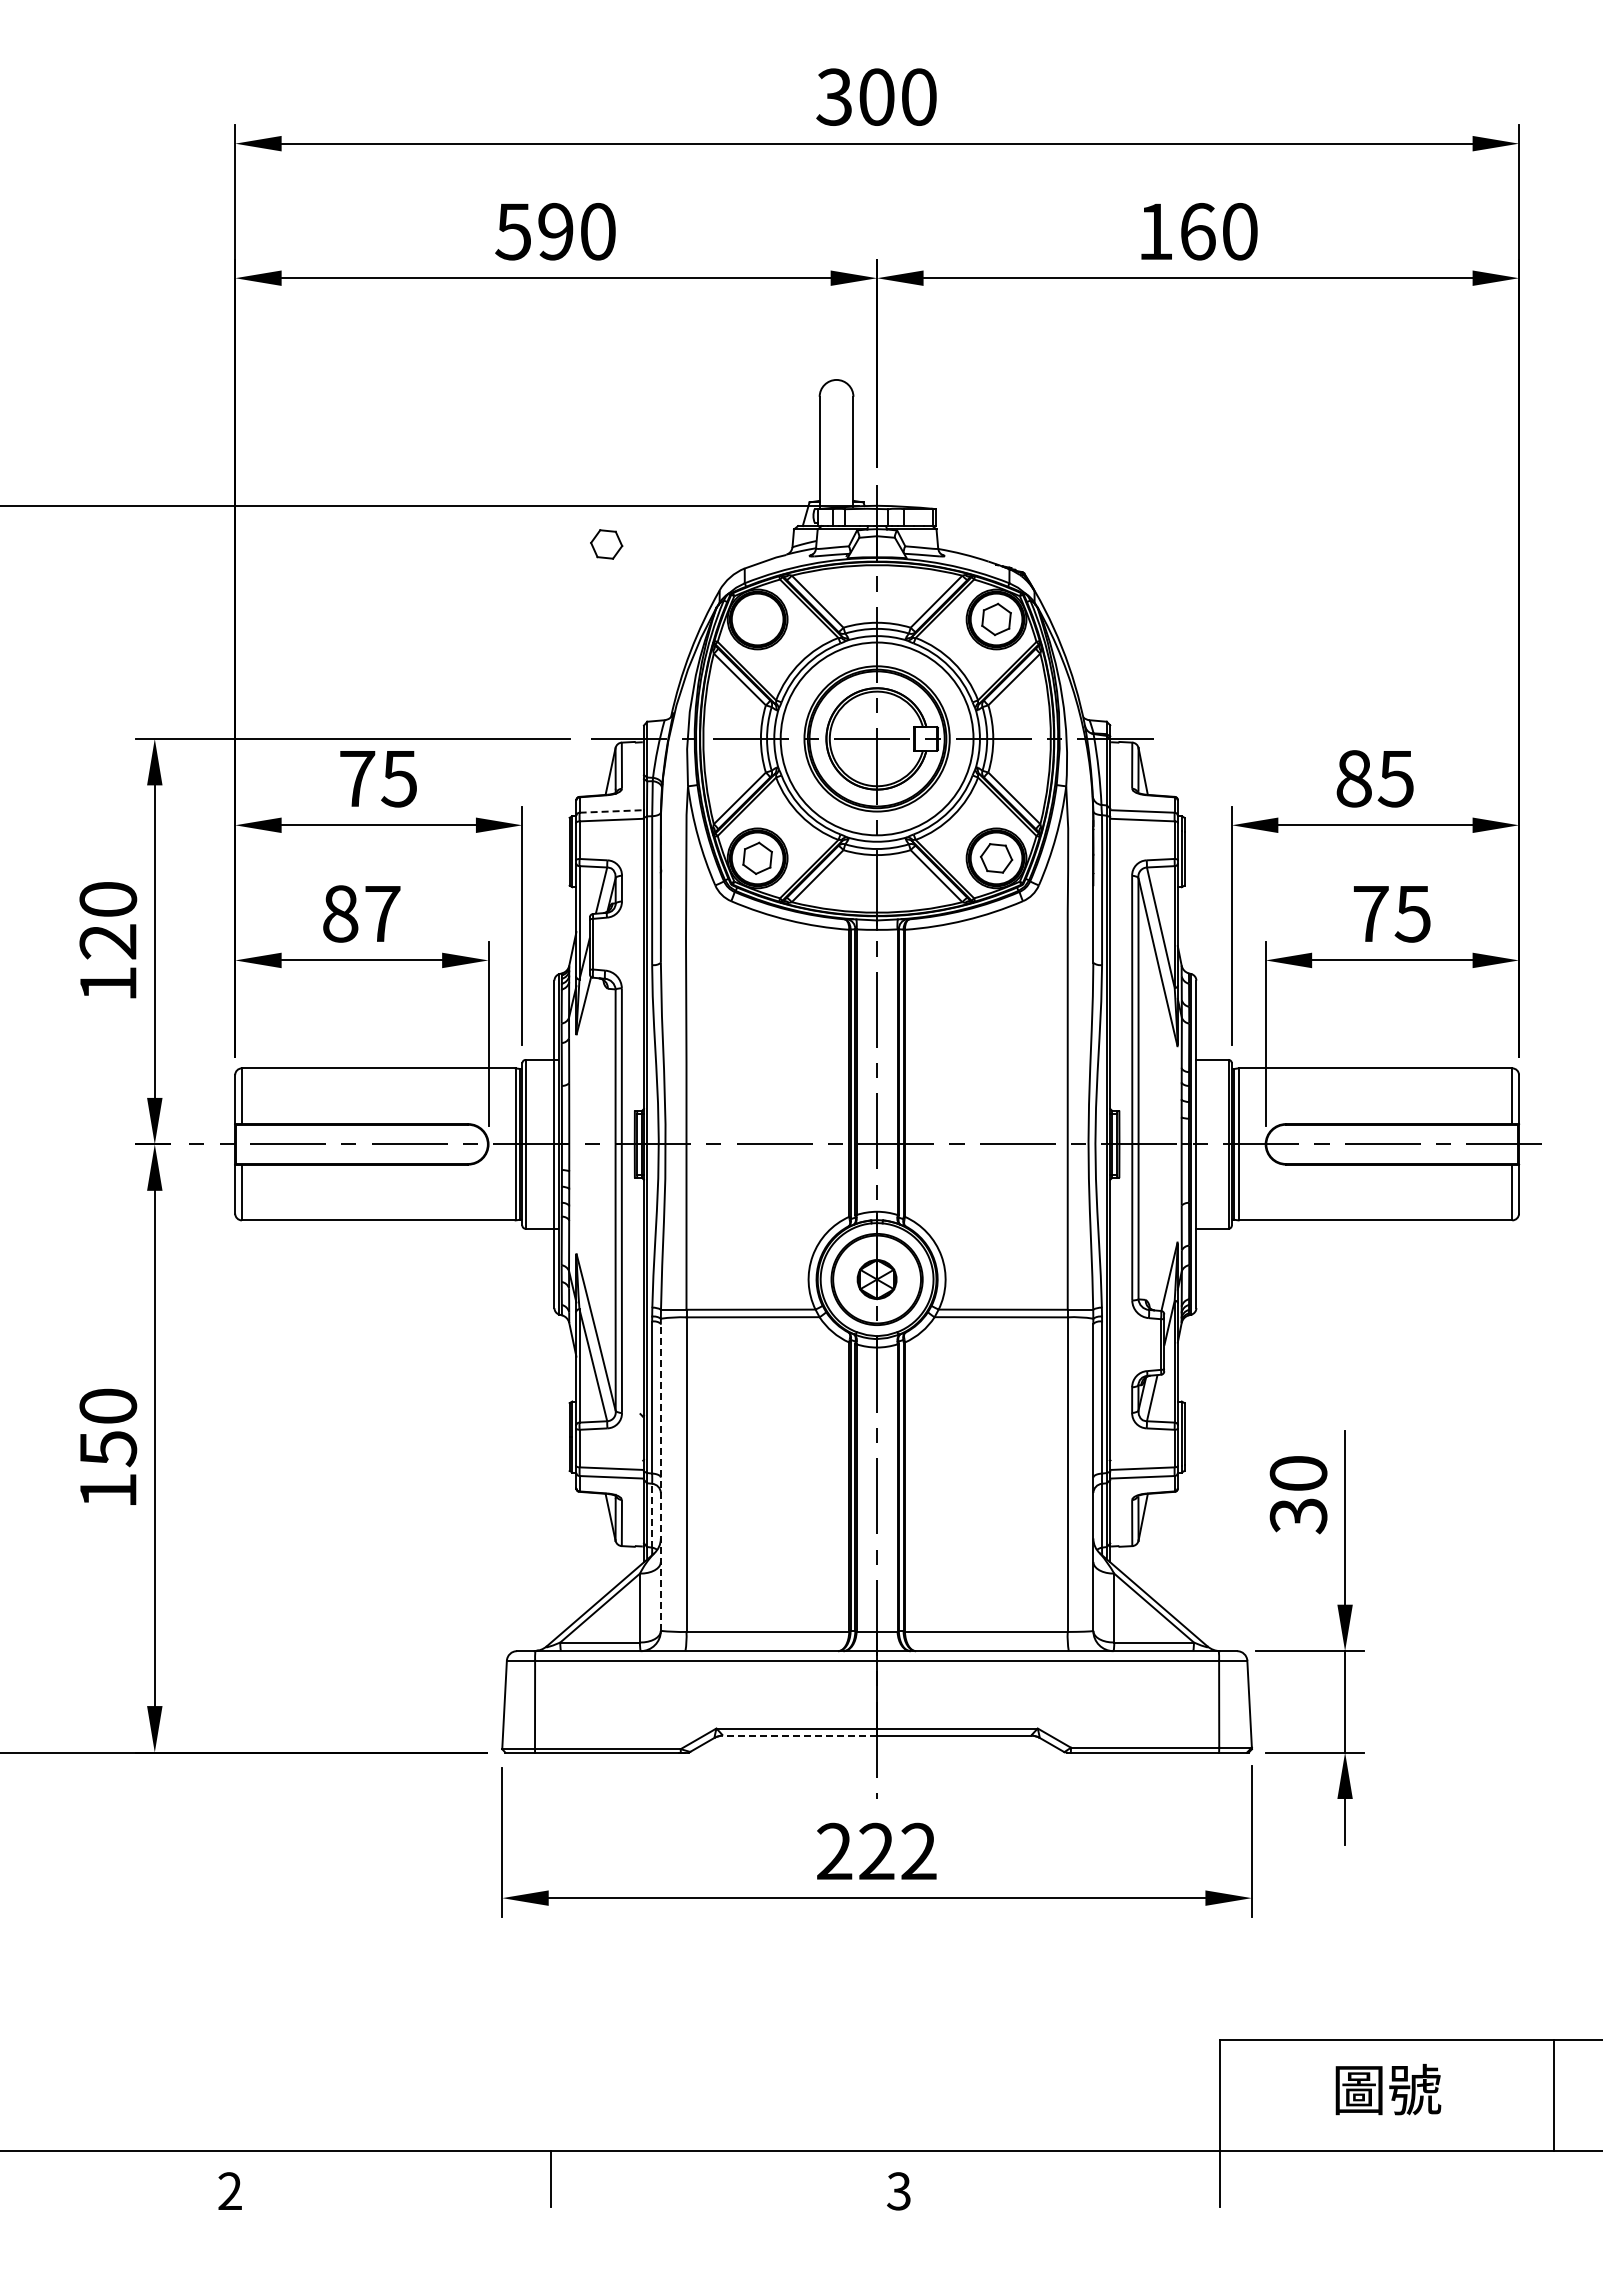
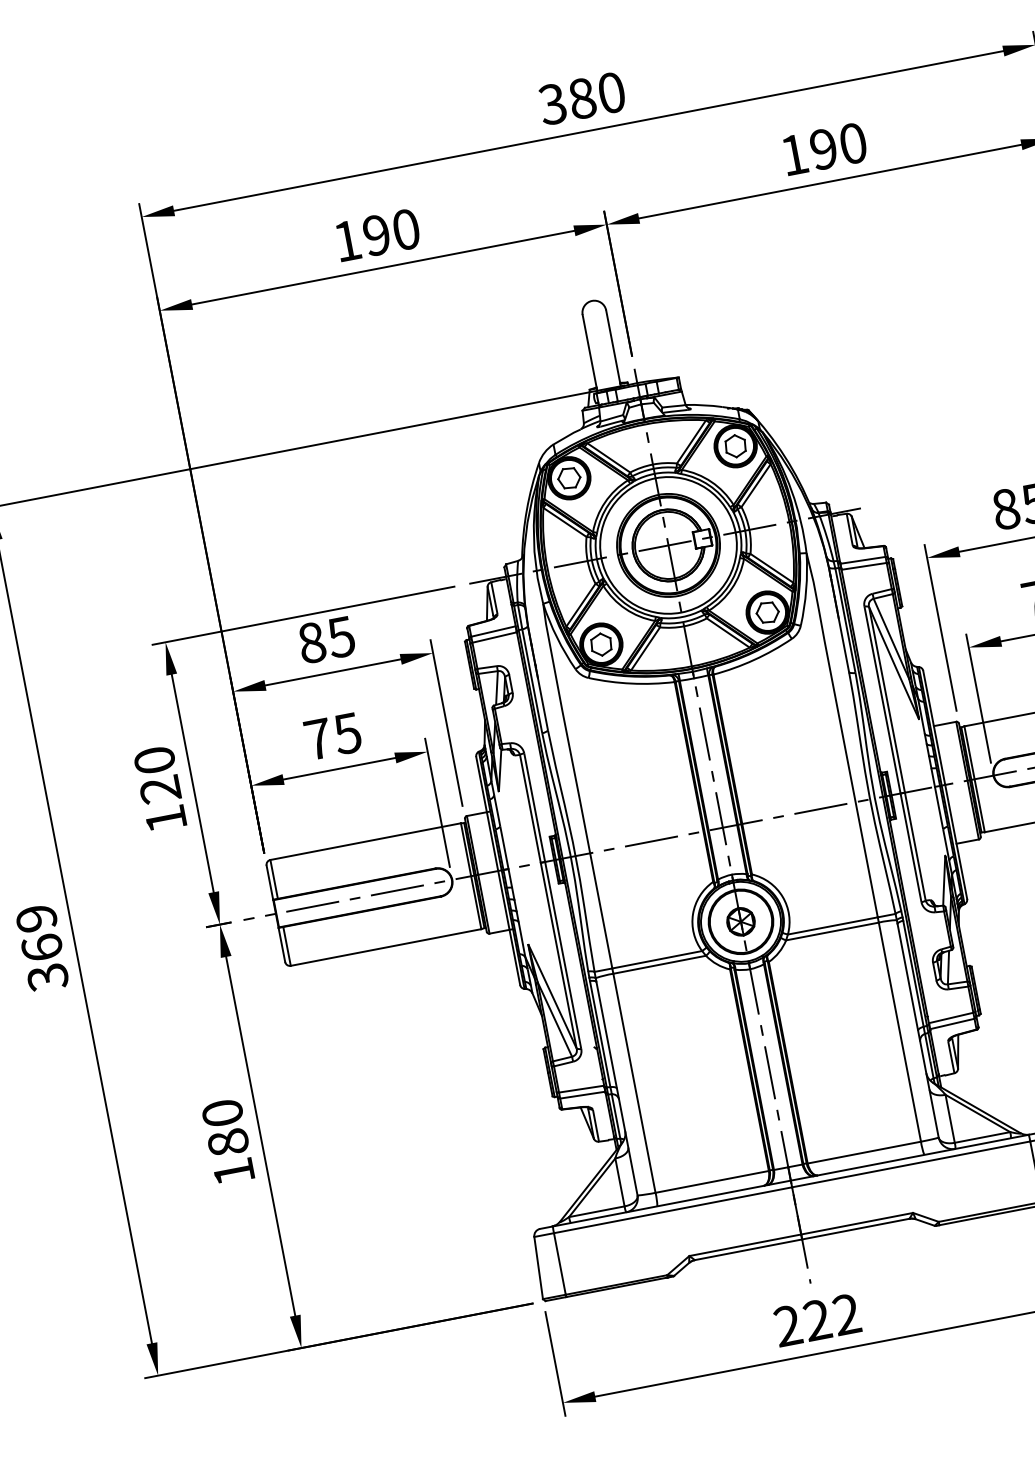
text: (876, 96) -> (581, 98), 300 -> 380
text: (512, 231) -> (346, 241), 590 -> 190
text: (1197, 231) -> (823, 149), 160 -> 190
part: (606, 544) -> (569, 478), moved
text: (357, 778) -> (312, 642), 75 -> 85
line: (611, 811) -> (493, 631), dashed -> solid
text: (361, 913) -> (332, 736), 87 -> 75
text: (108, 1448) -> (228, 1142), 150 -> 180
line: (660, 1477) -> (616, 1088), dashed -> solid
line: (652, 1515) -> (616, 1116), dashed -> solid
line: (799, 1735) -> (748, 1249), dashed -> solid

